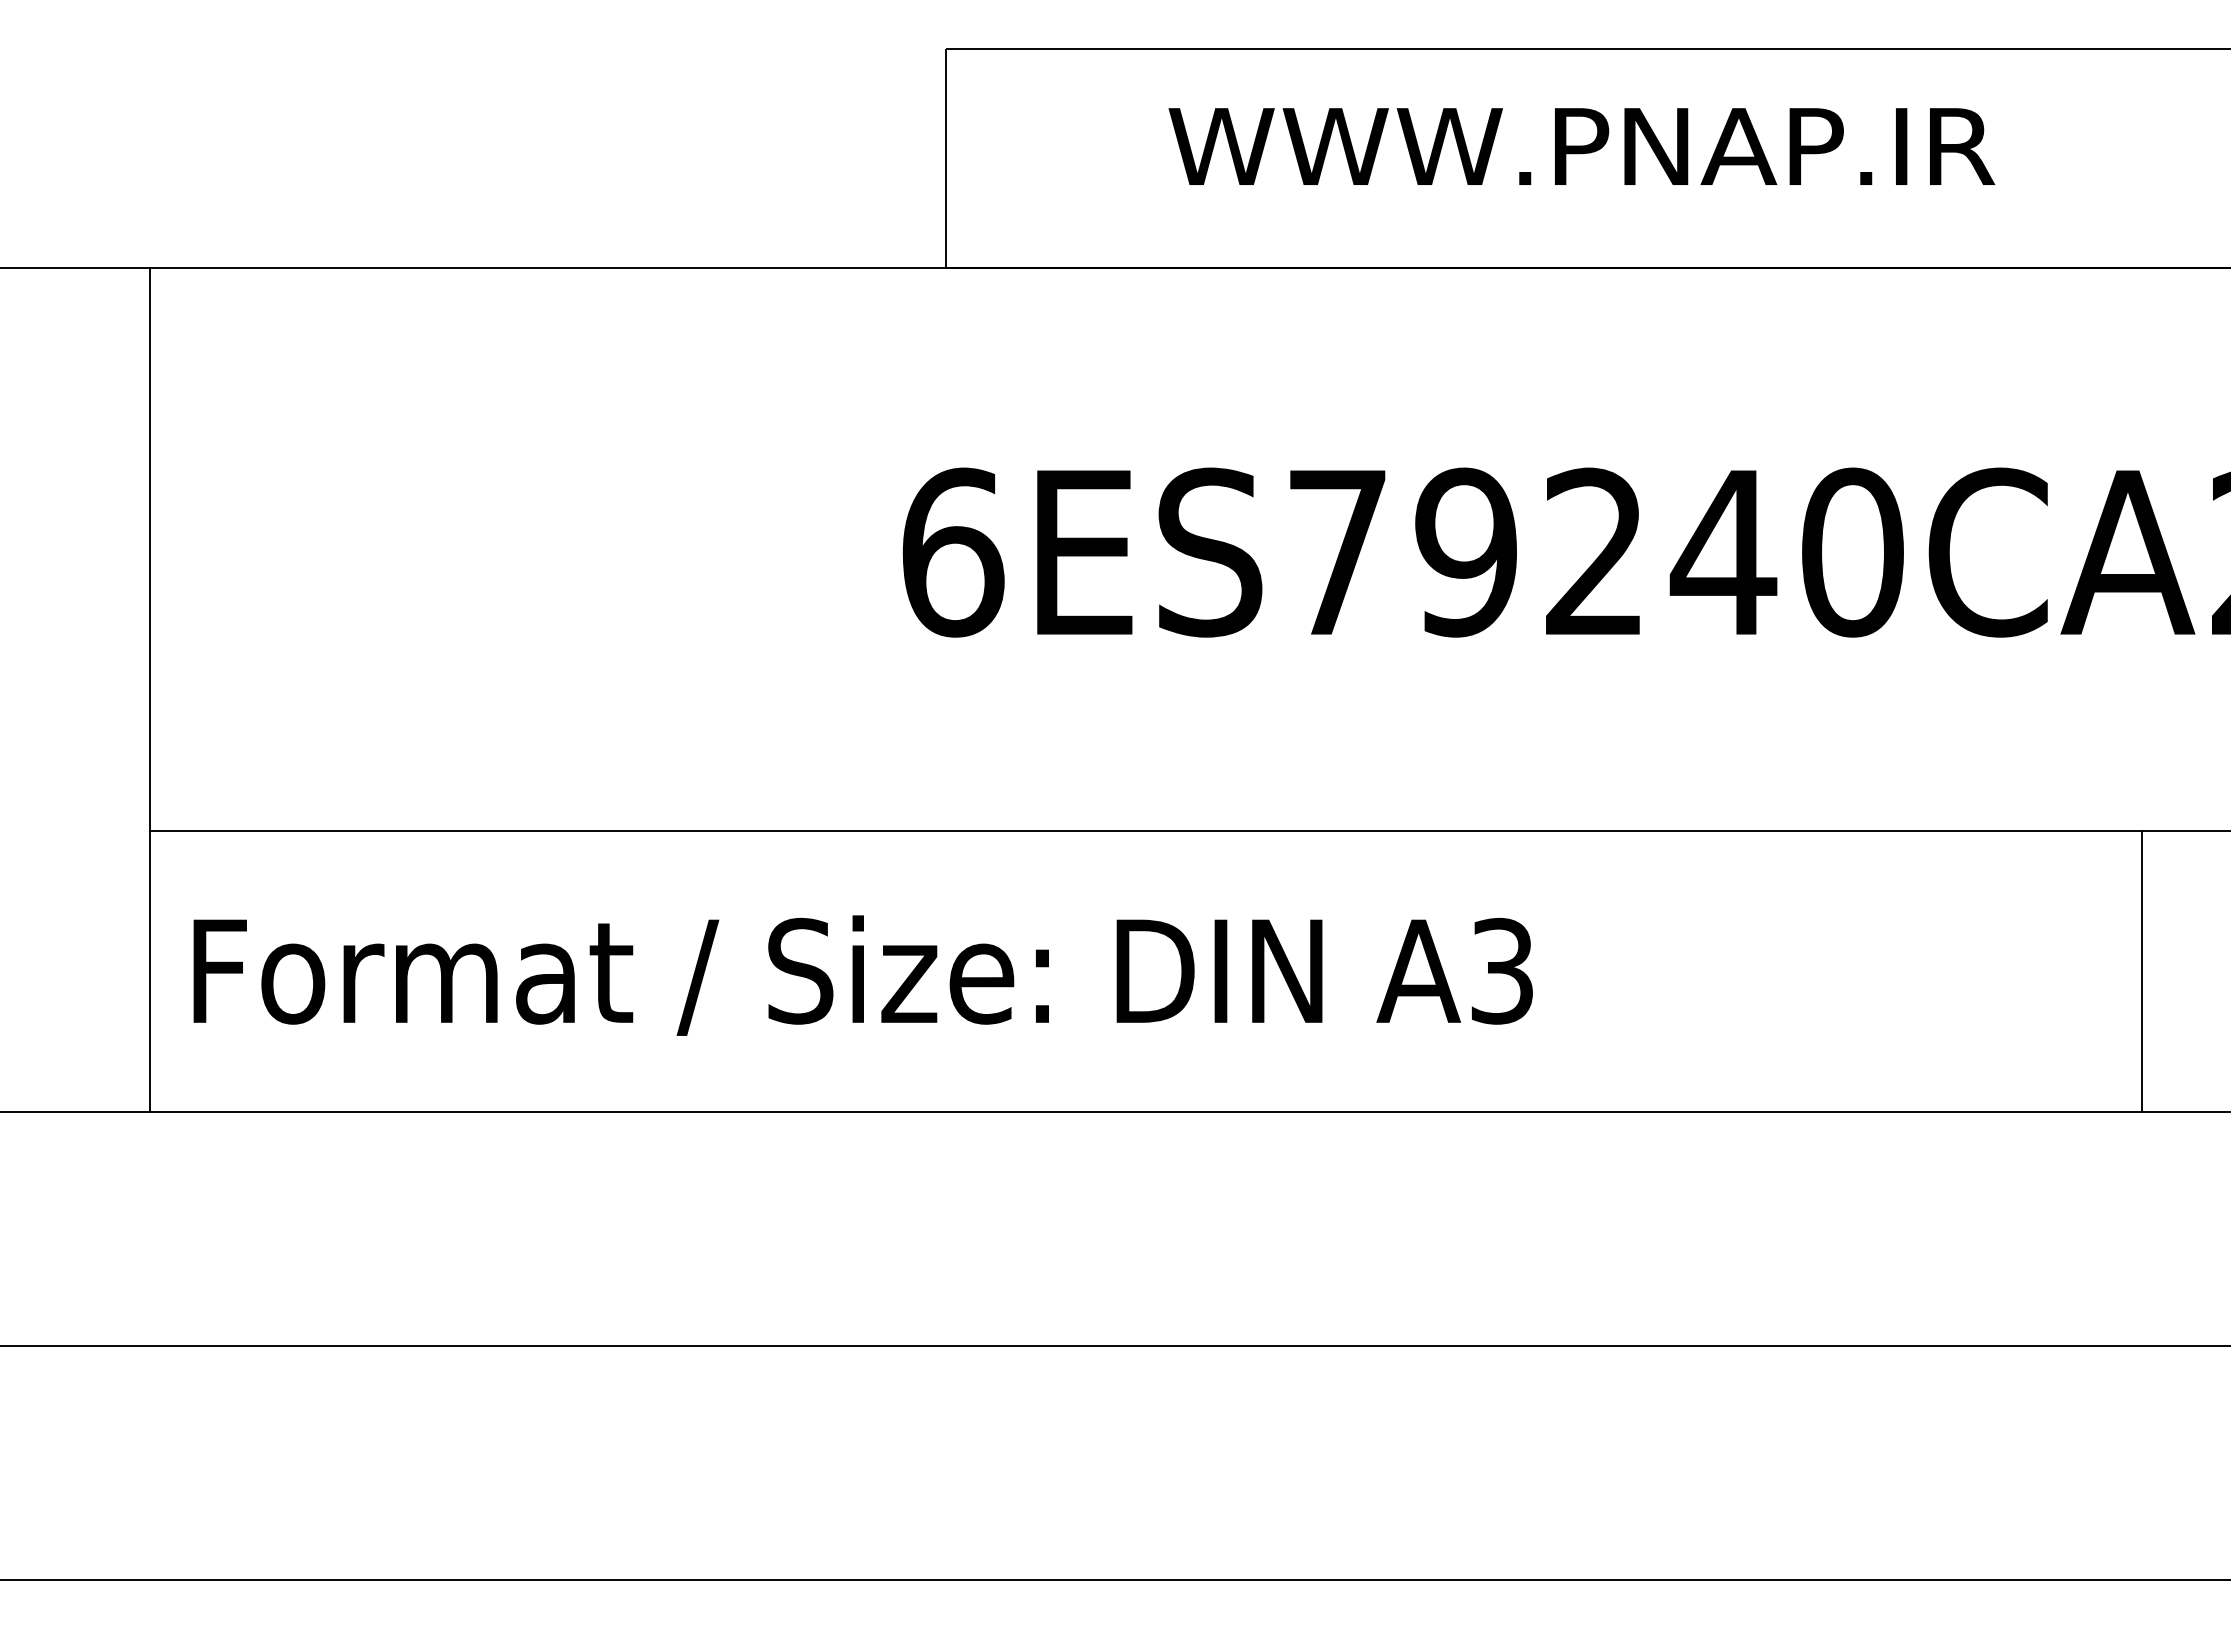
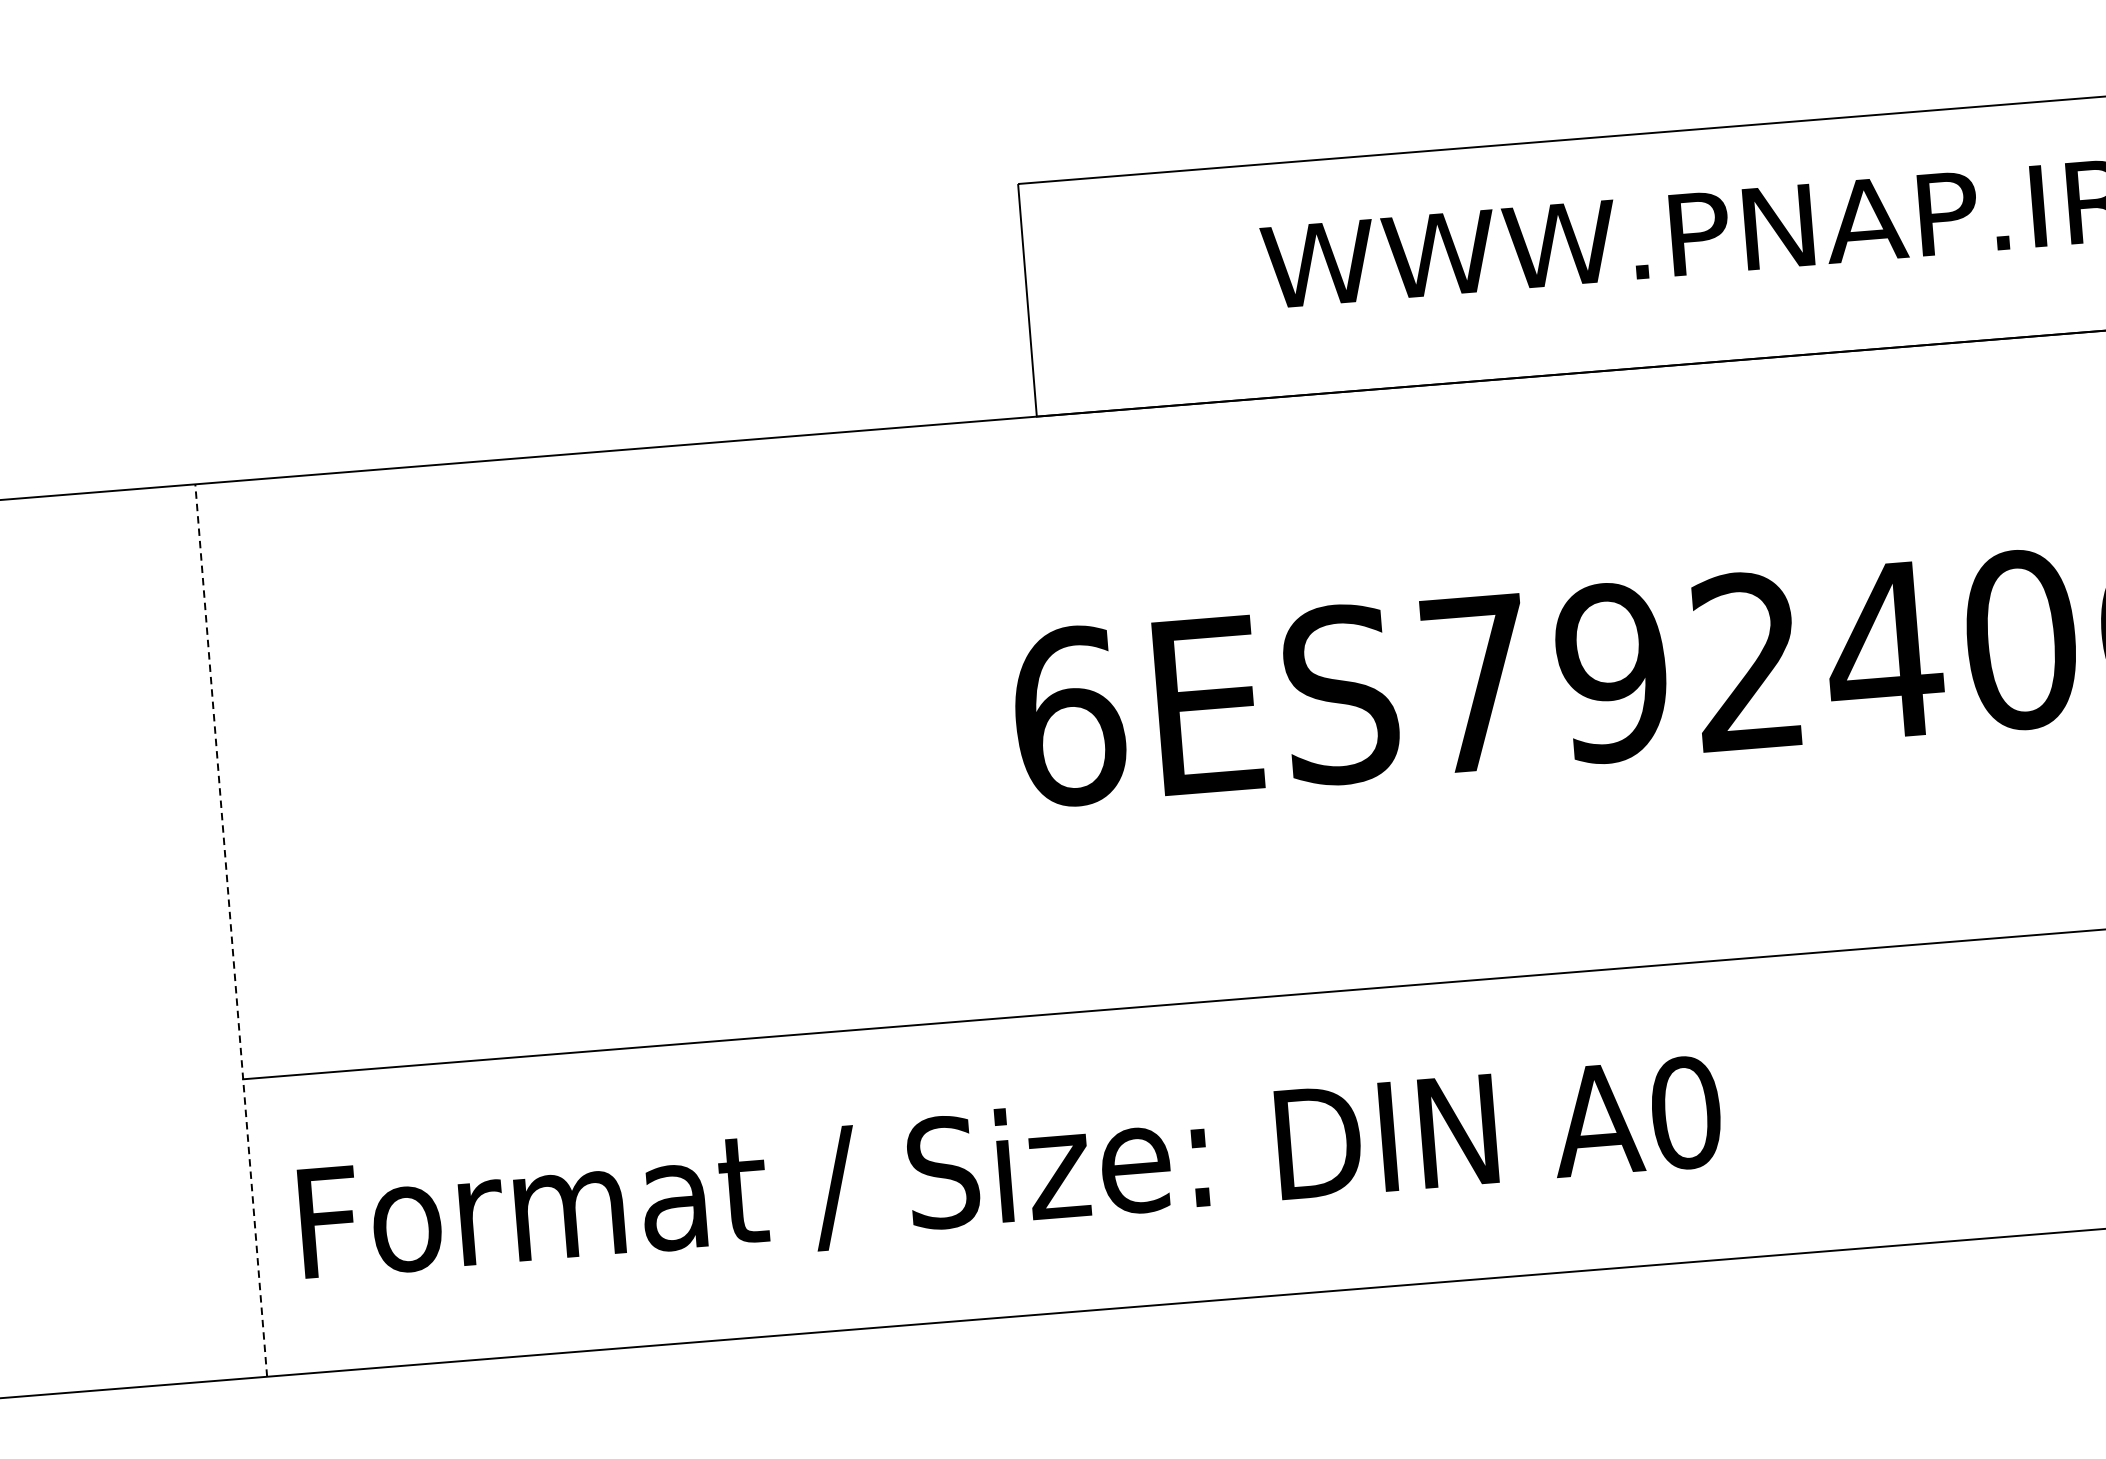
line: (150, 690) -> (231, 930), solid -> dashed
text: (1502, 970) -> (1686, 1112), A3 -> A0

